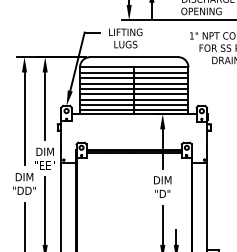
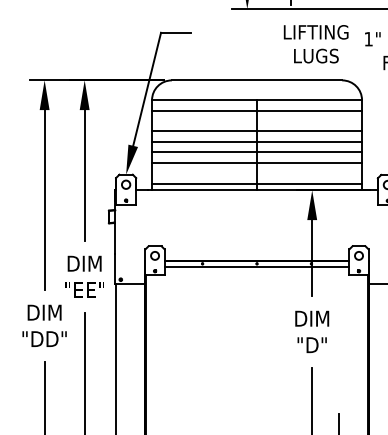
text: (125, 38) -> (315, 44), moved
line: (134, 78) -> (257, 121), removed
line: (134, 105) -> (257, 173), removed

